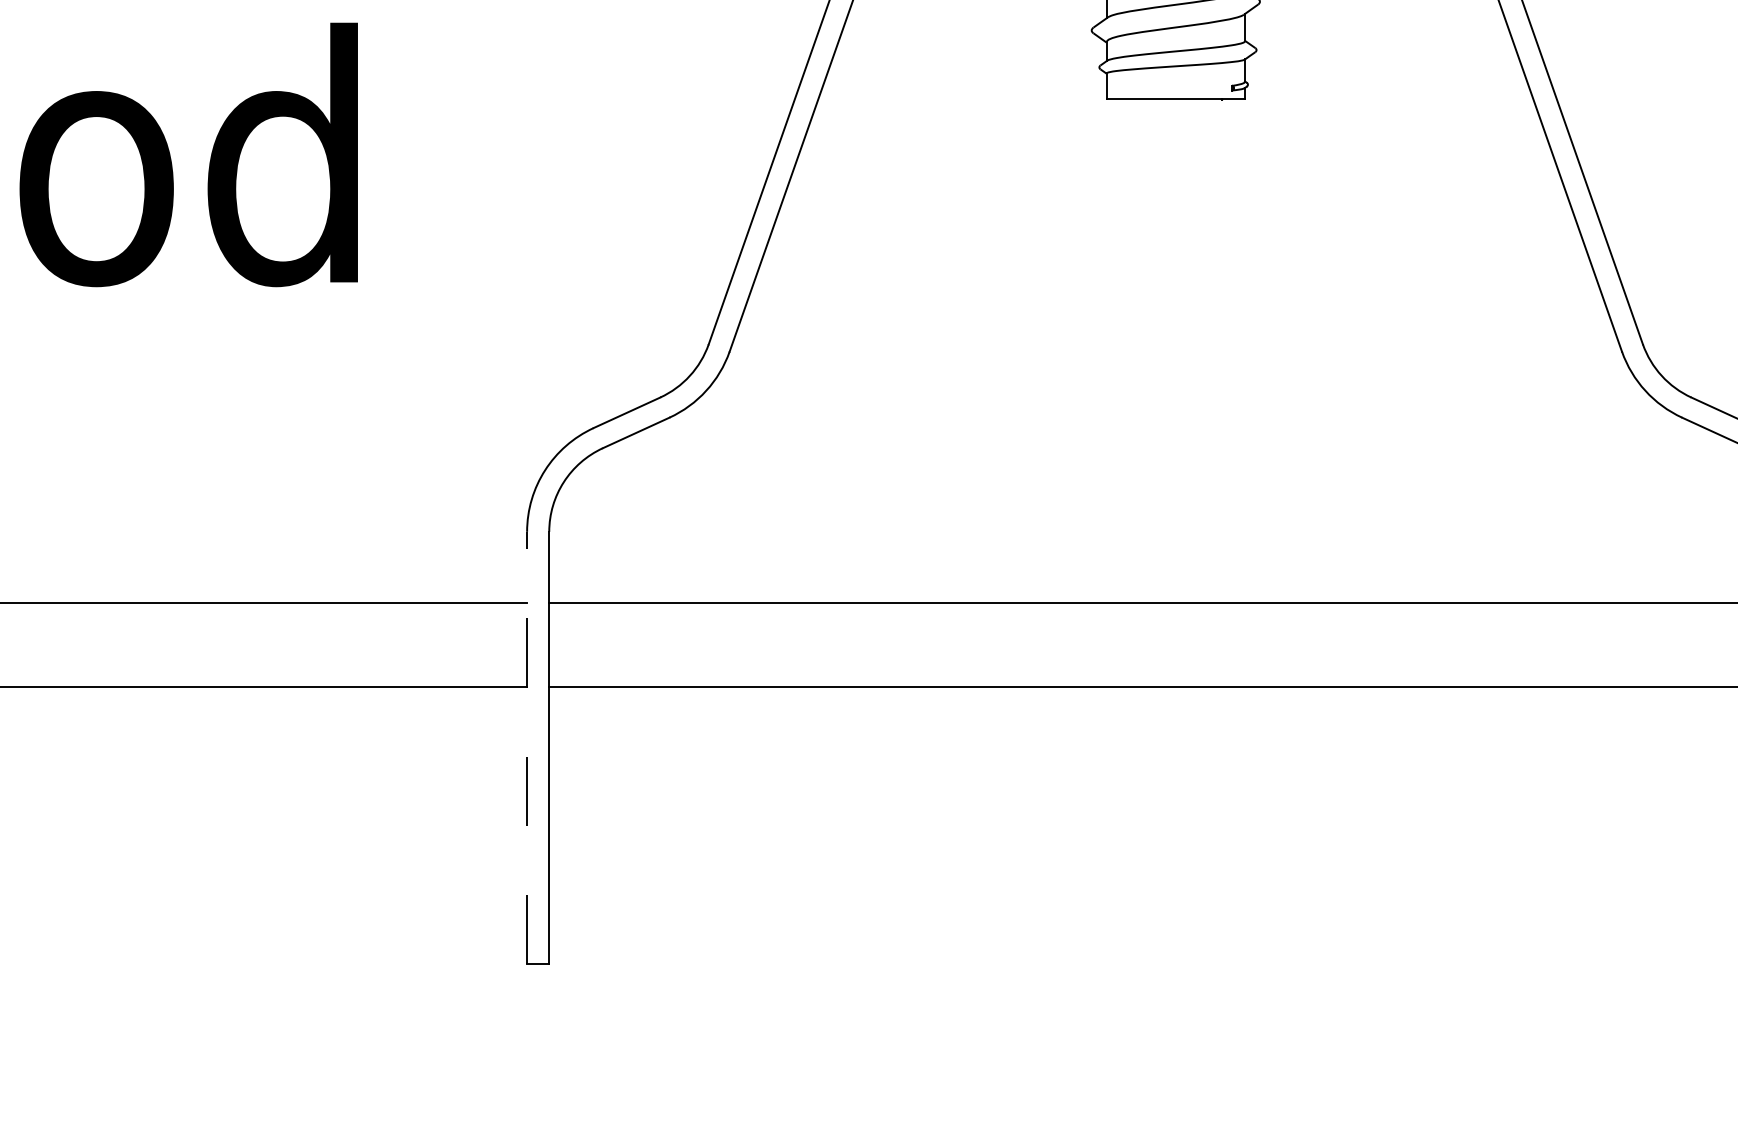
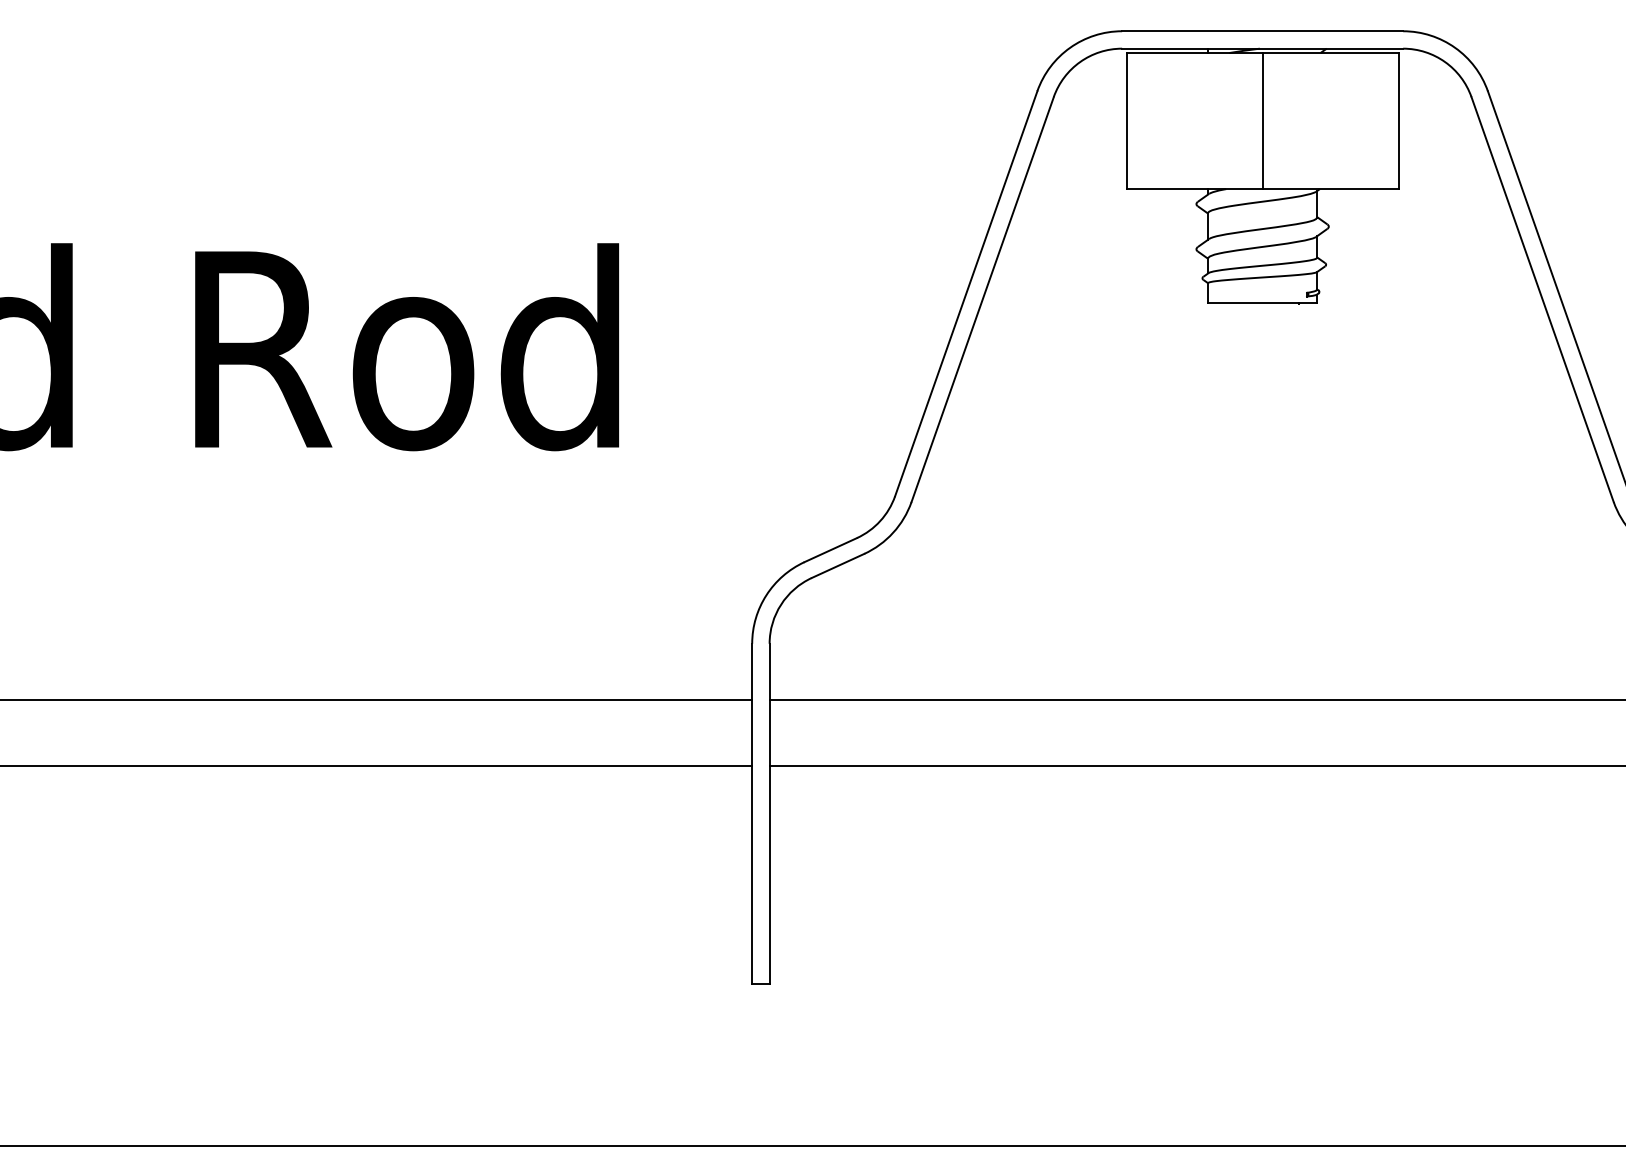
line: (527, 747) -> (752, 813), dashed -> solid

